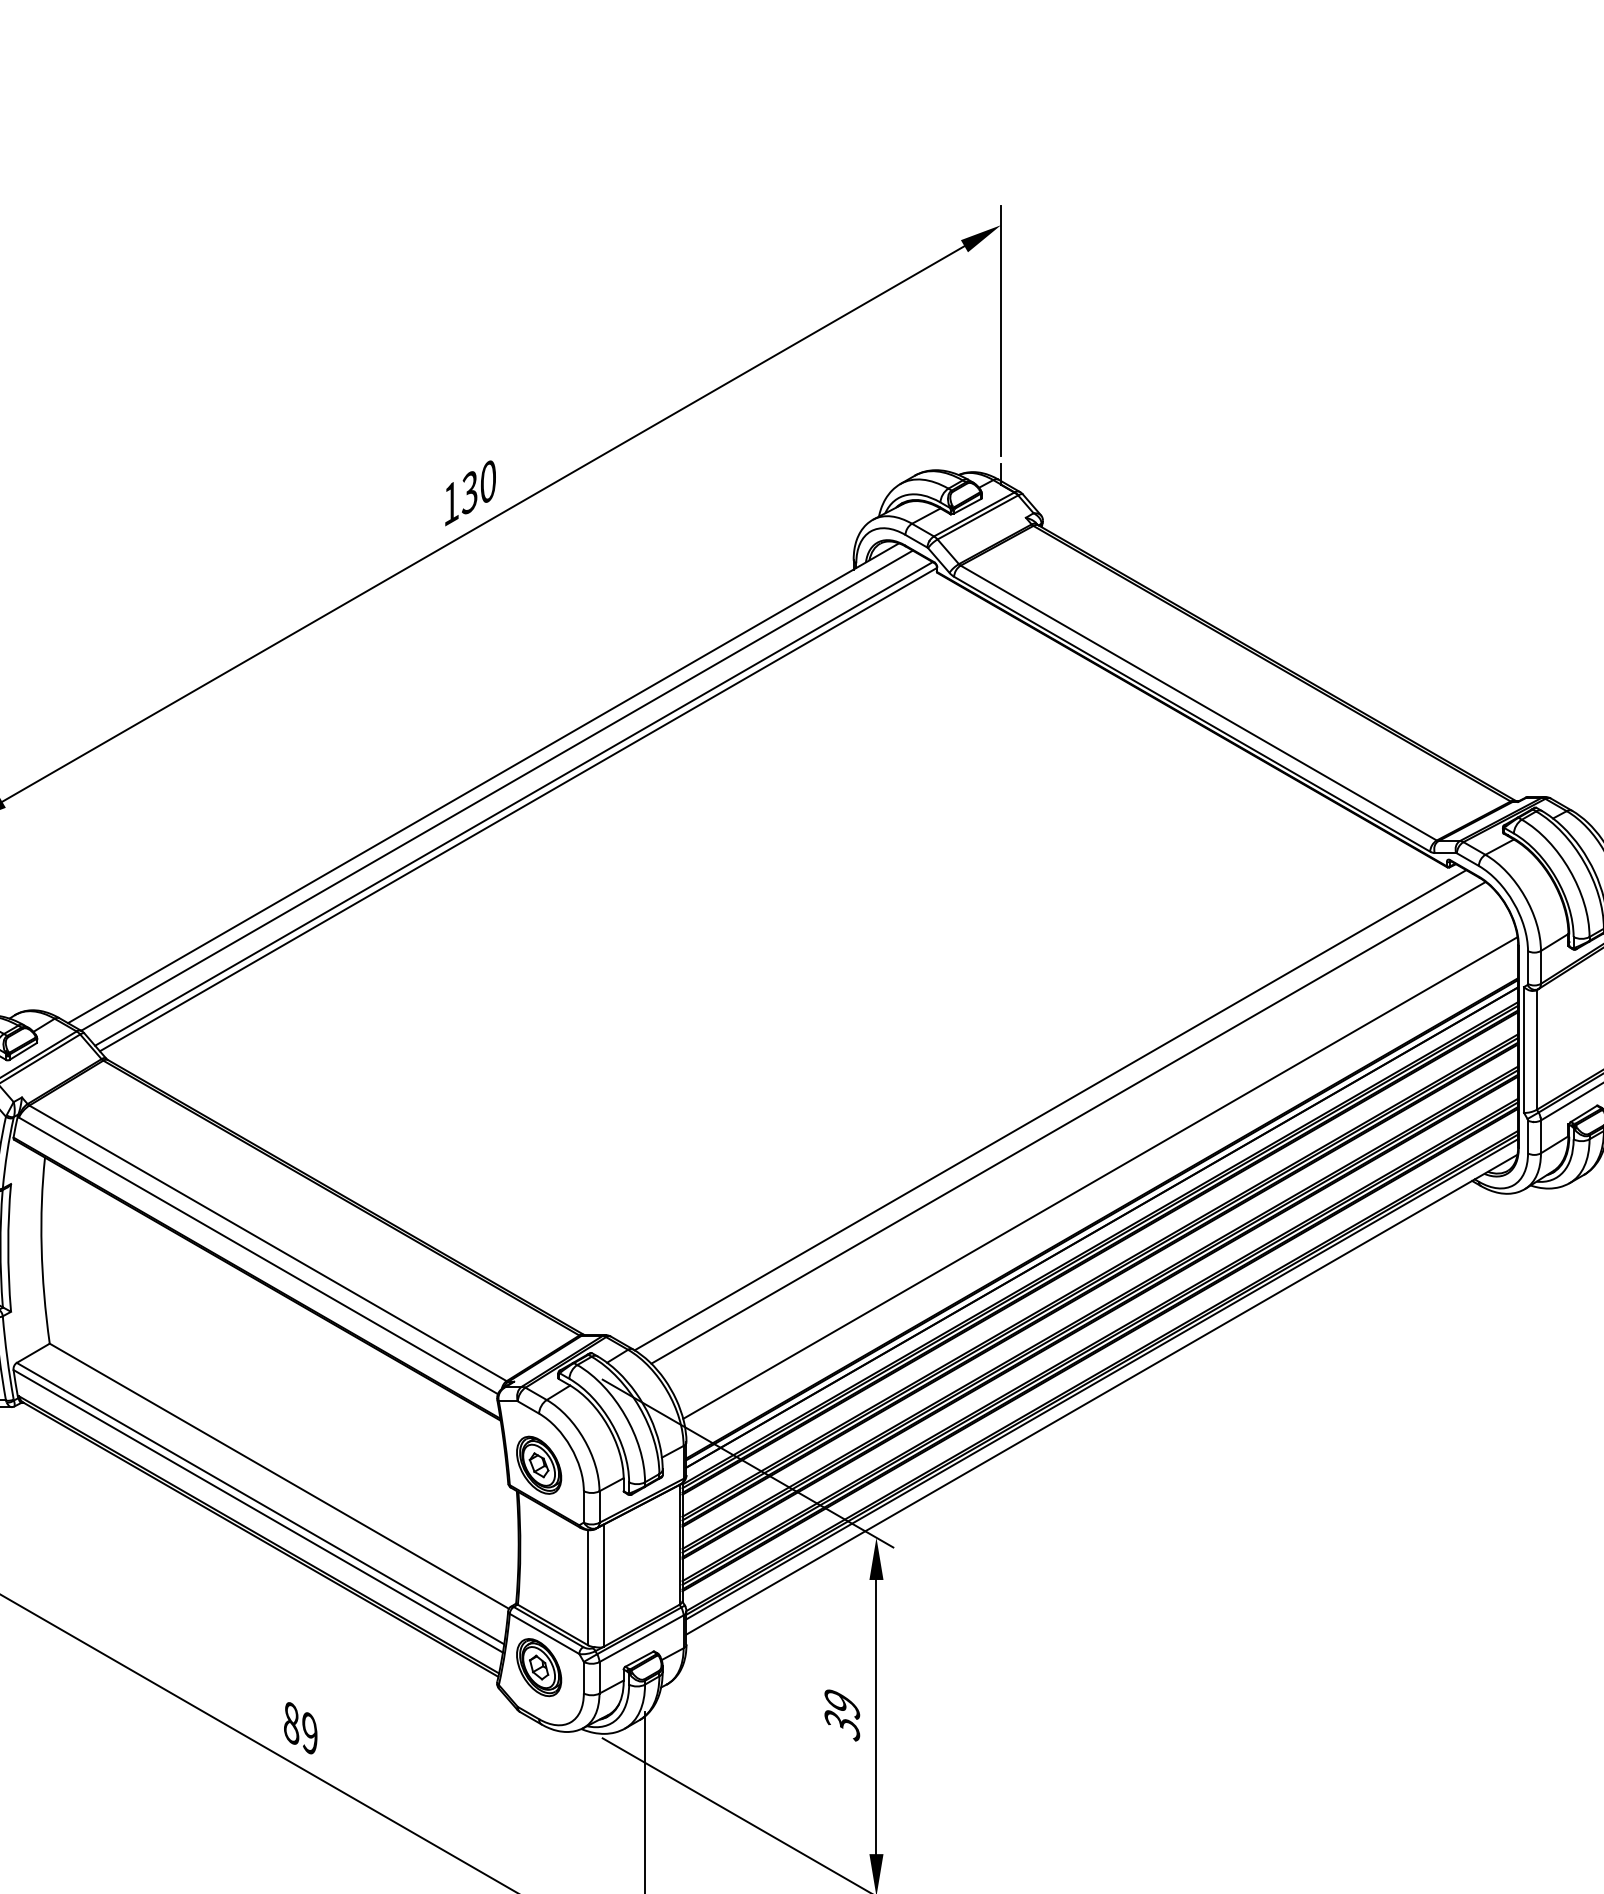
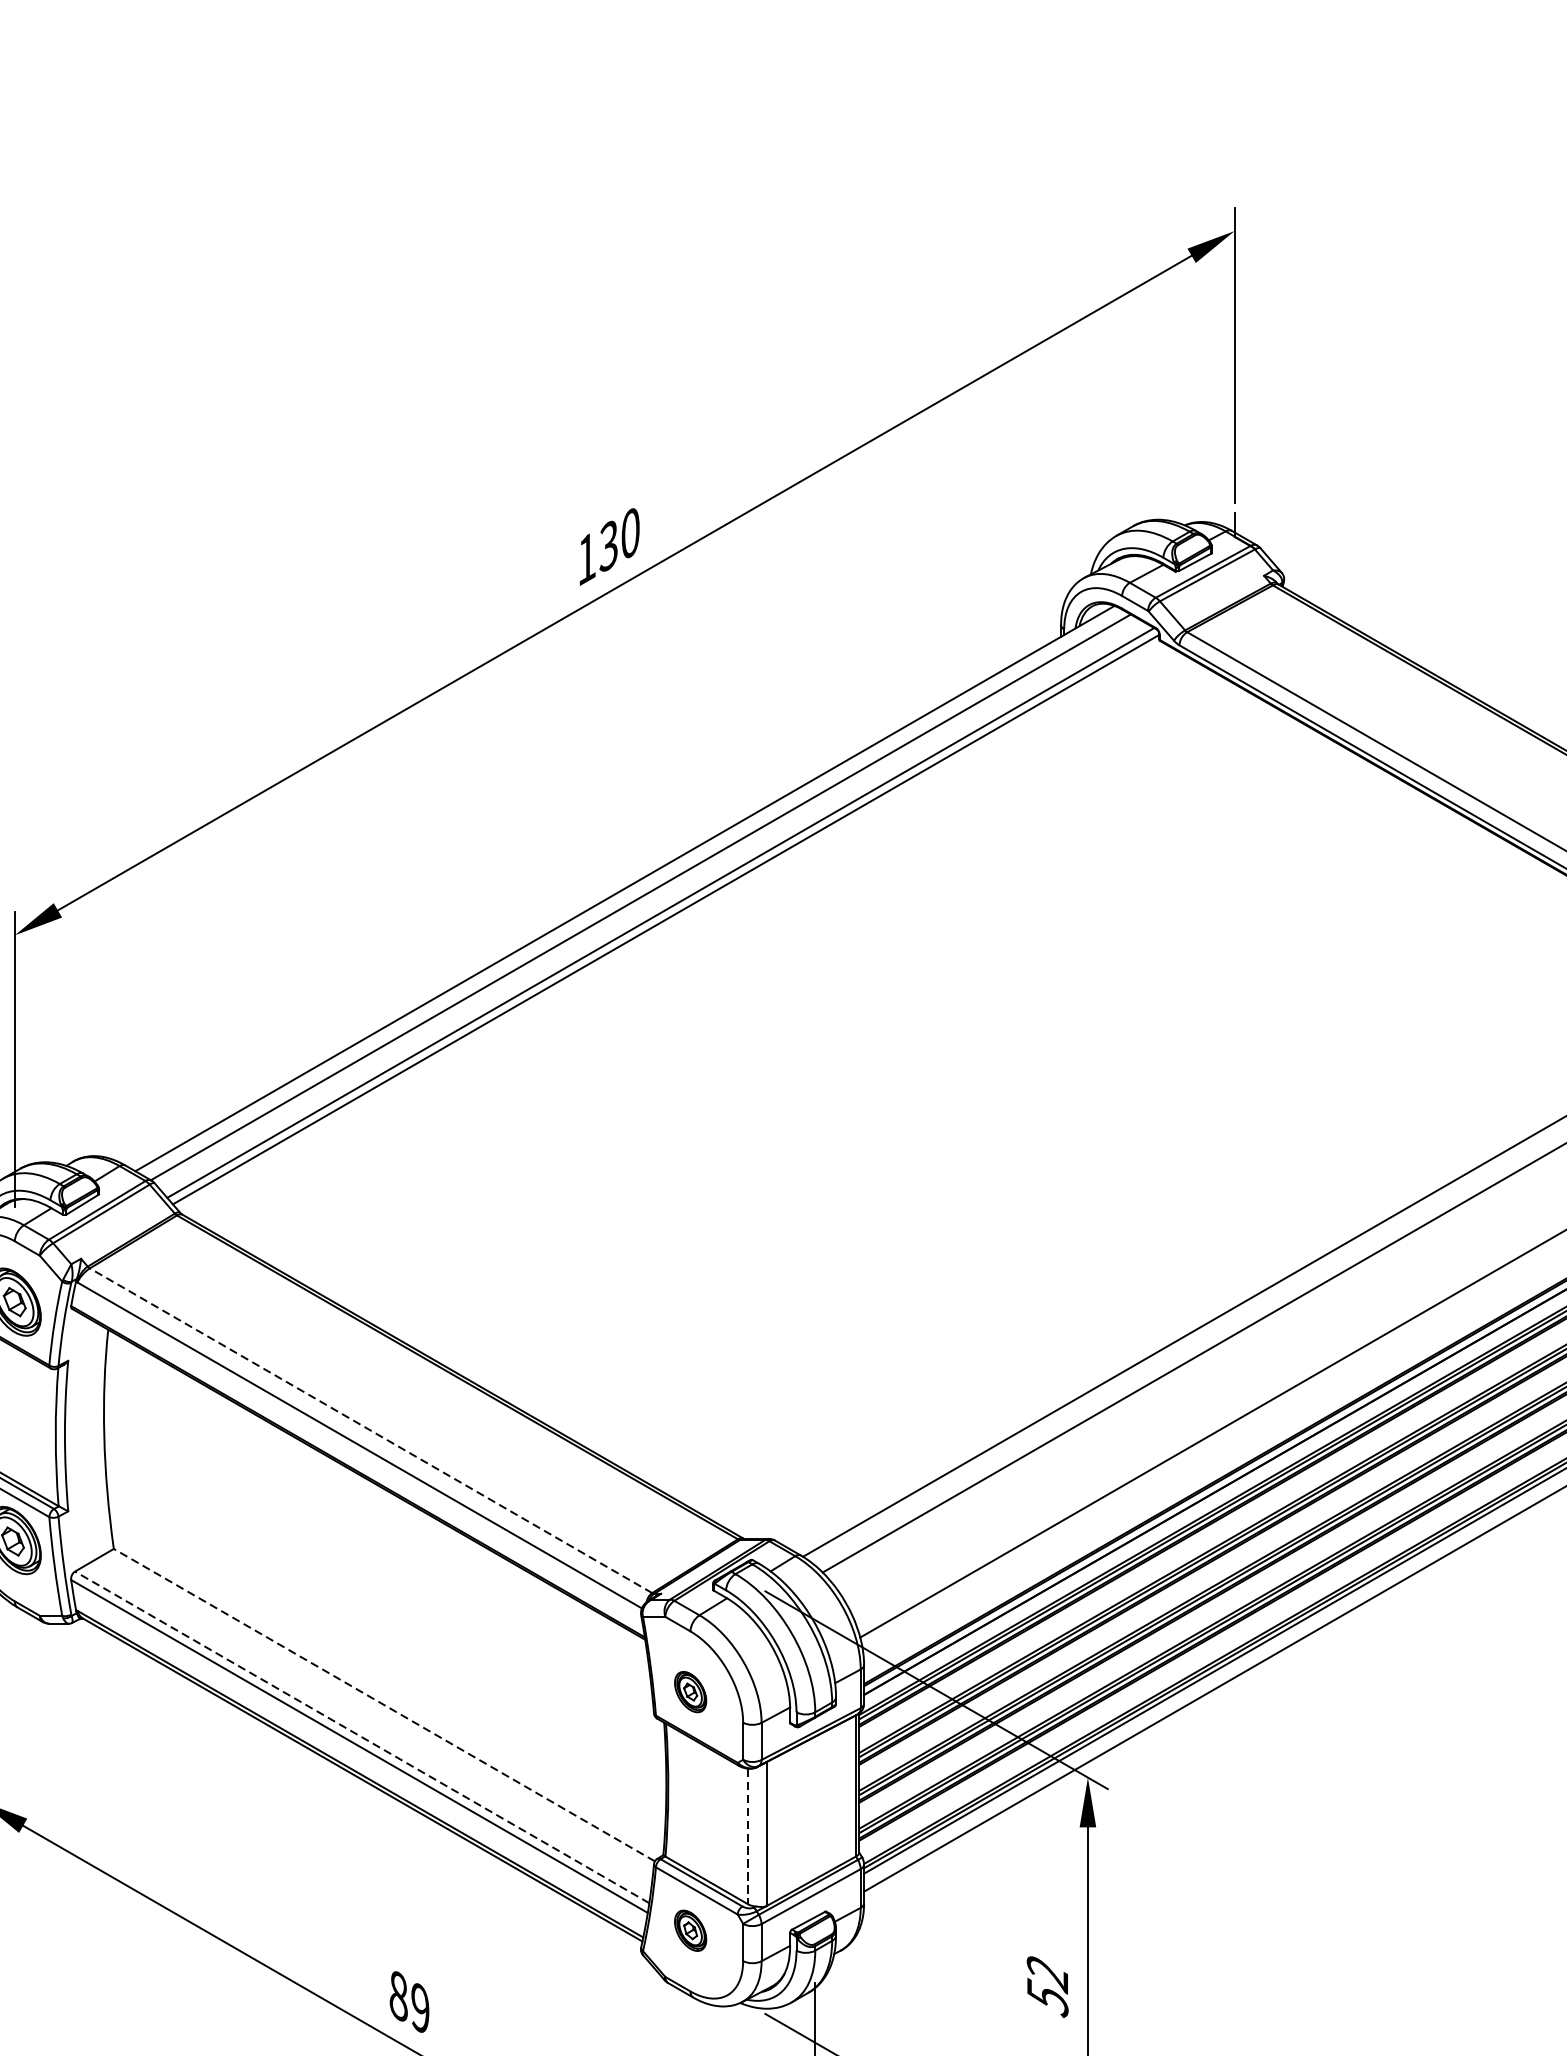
line: (268, 1243) -> (371, 1430), solid -> dashed
part: (539, 1464) -> (690, 1691), size x0.6
line: (278, 1475) -> (383, 1704), solid -> dashed
line: (260, 1503) -> (362, 1737), solid -> dashed
line: (588, 1587) -> (748, 1836), solid -> dashed
part: (539, 1667) -> (690, 1930), size x0.6
text: (842, 1715) -> (1047, 1987), 39 -> 52

